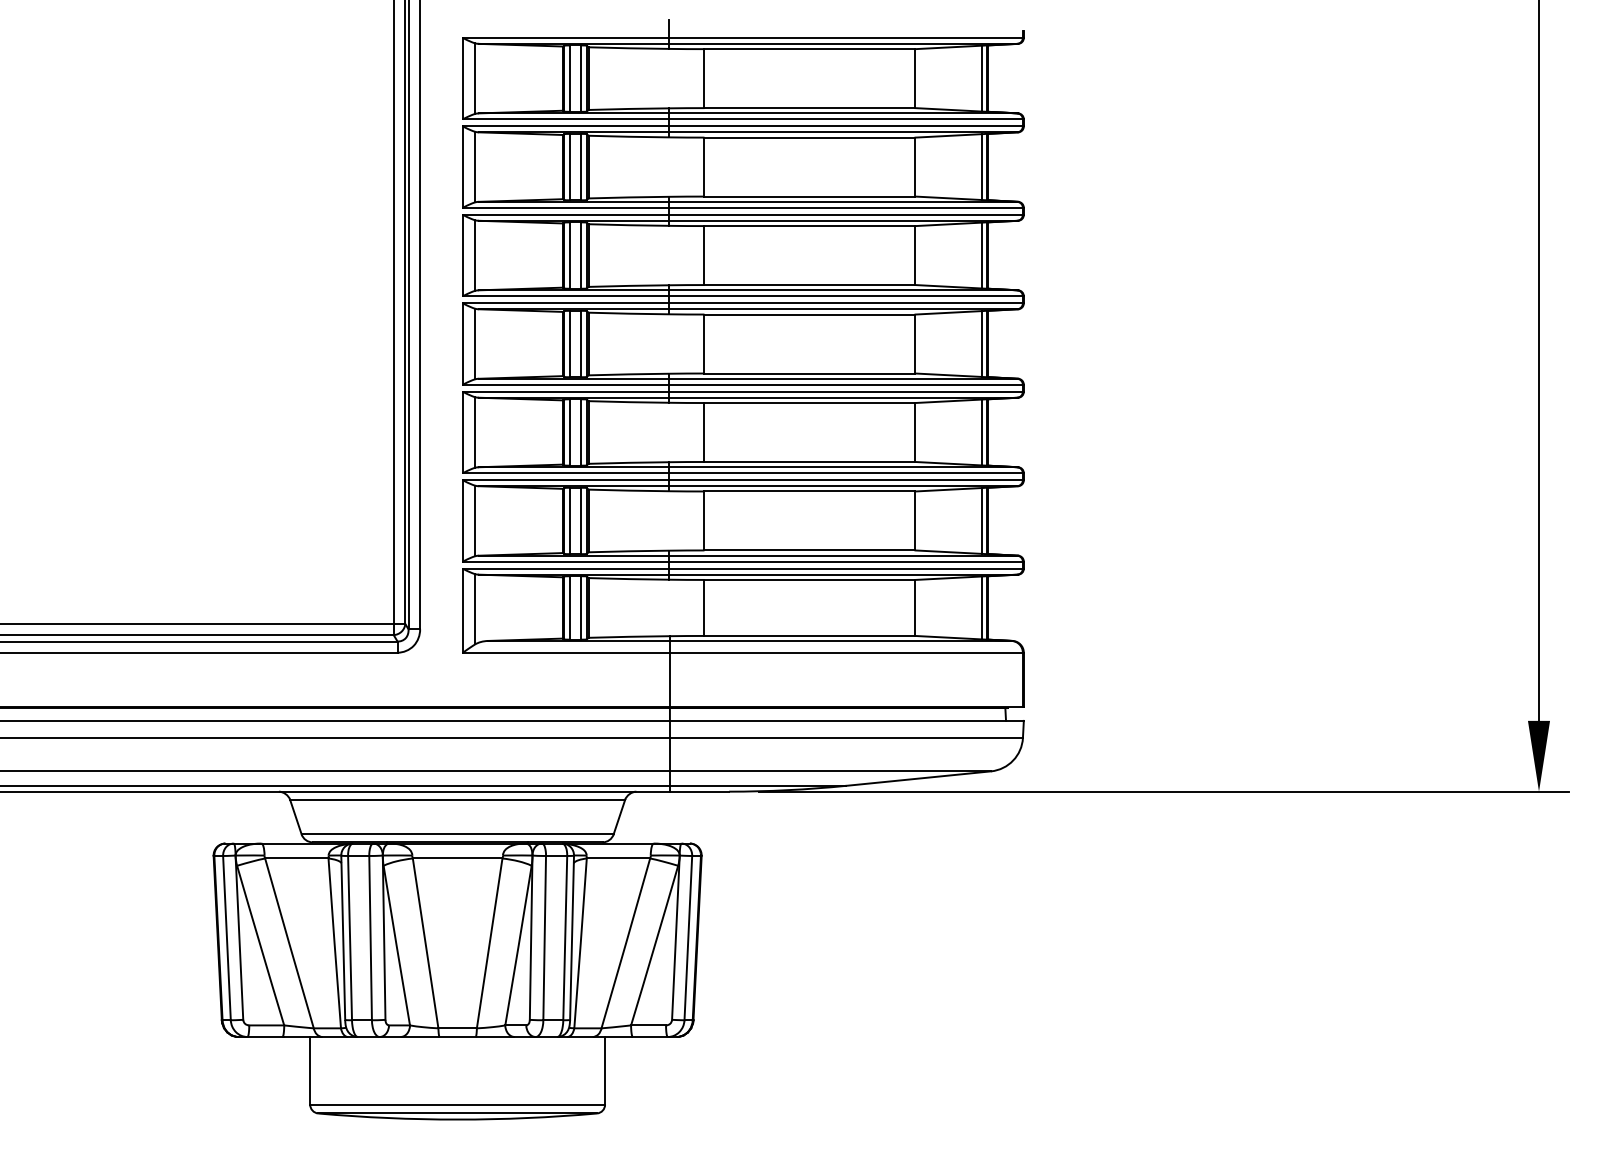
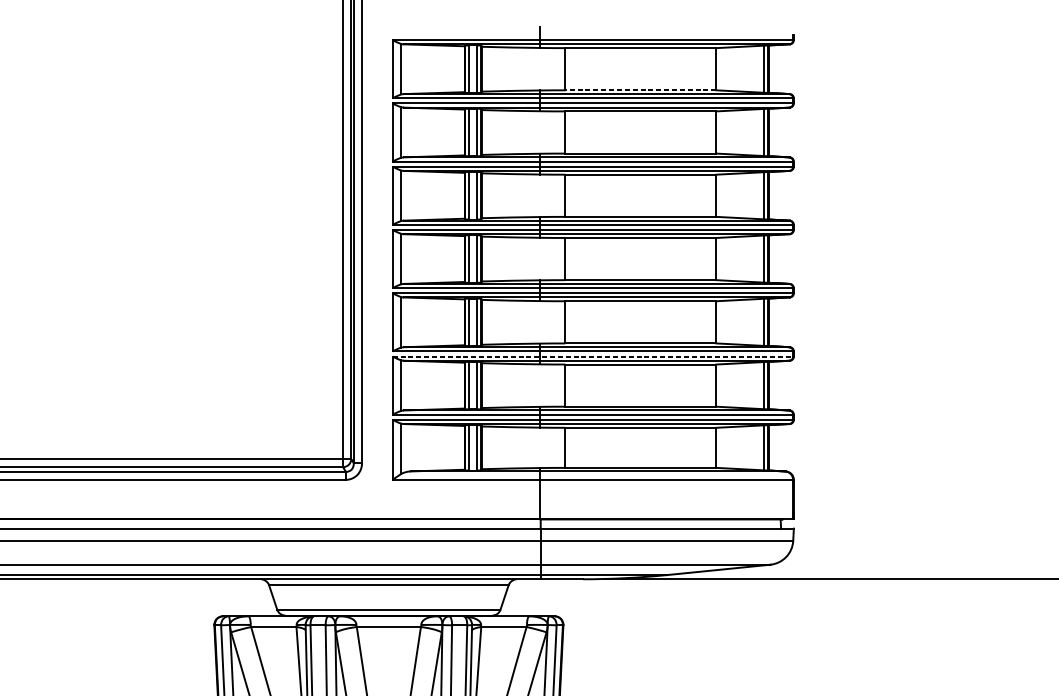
line: (809, 108) -> (640, 90), solid -> dashed
line: (743, 480) -> (593, 356), solid -> dashed

